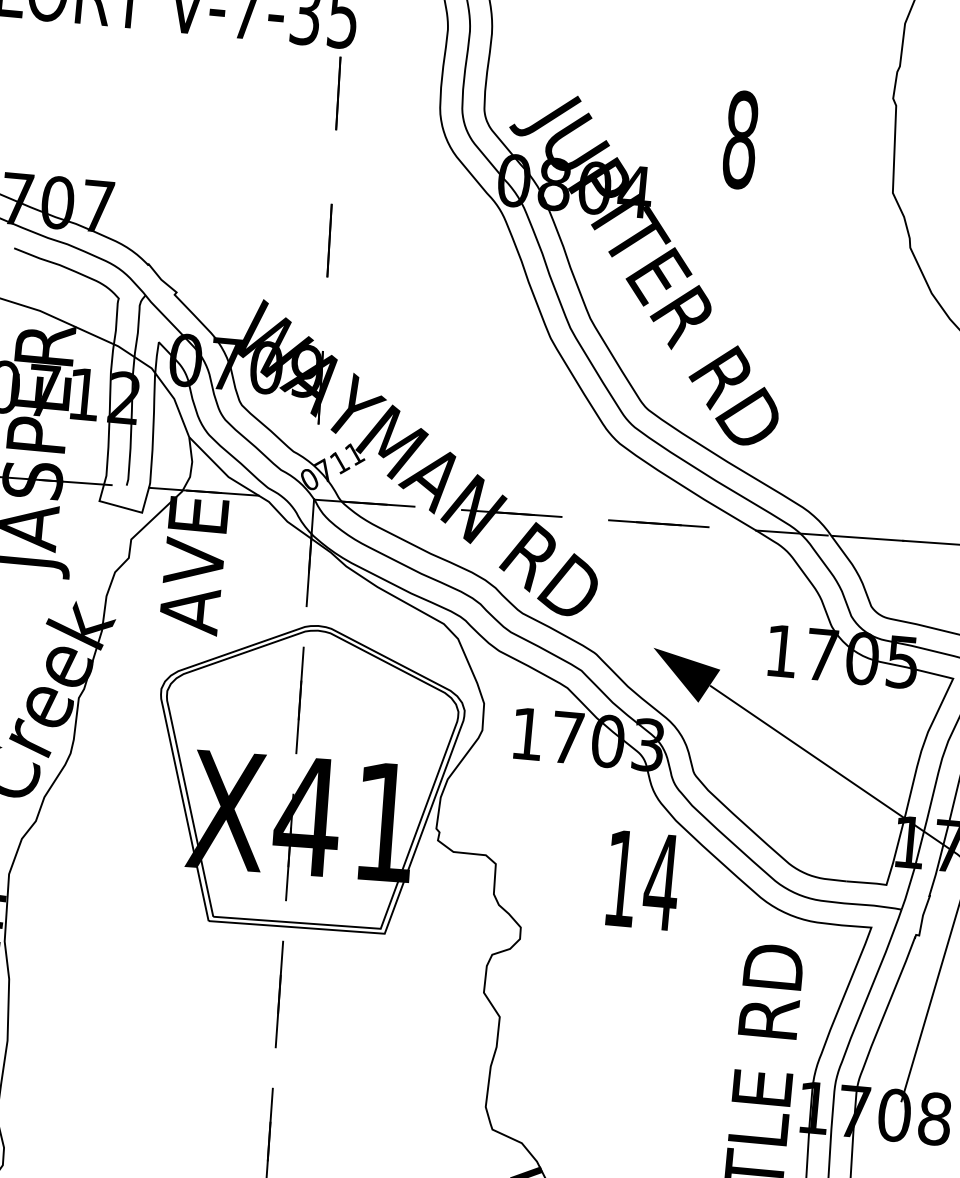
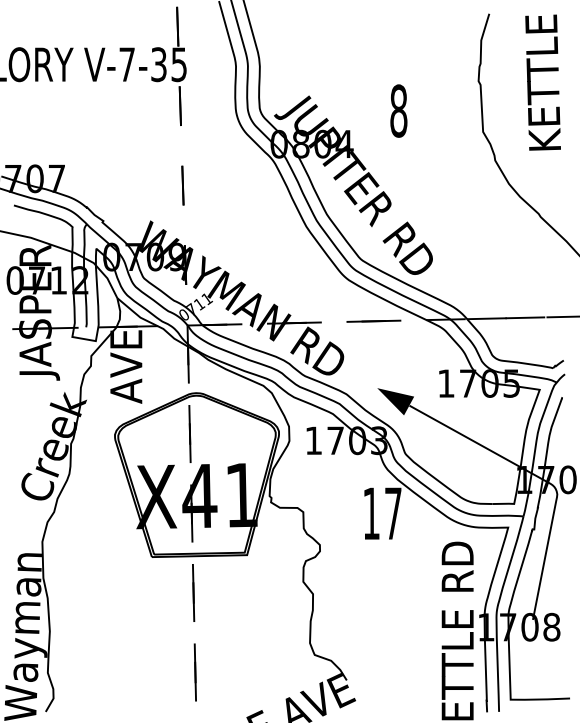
text: (662, 881) -> (393, 513), 14 -> 17

